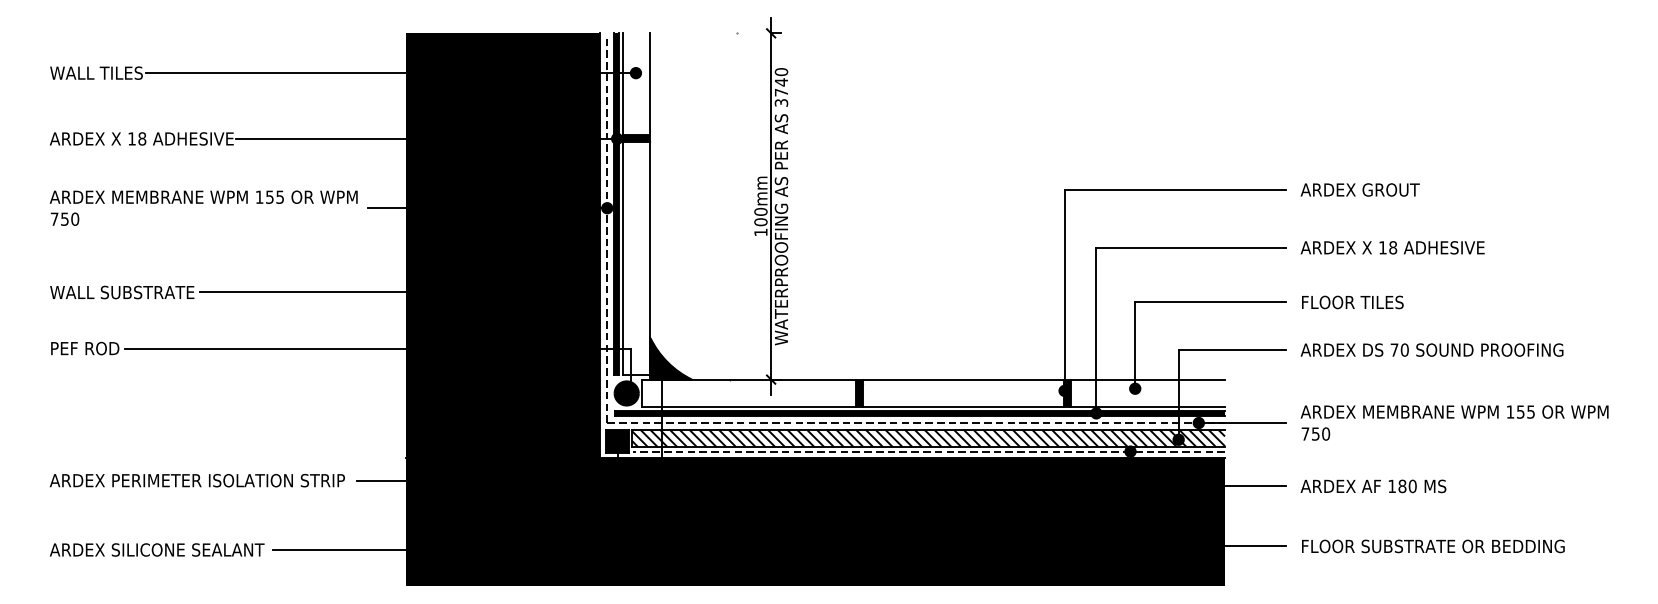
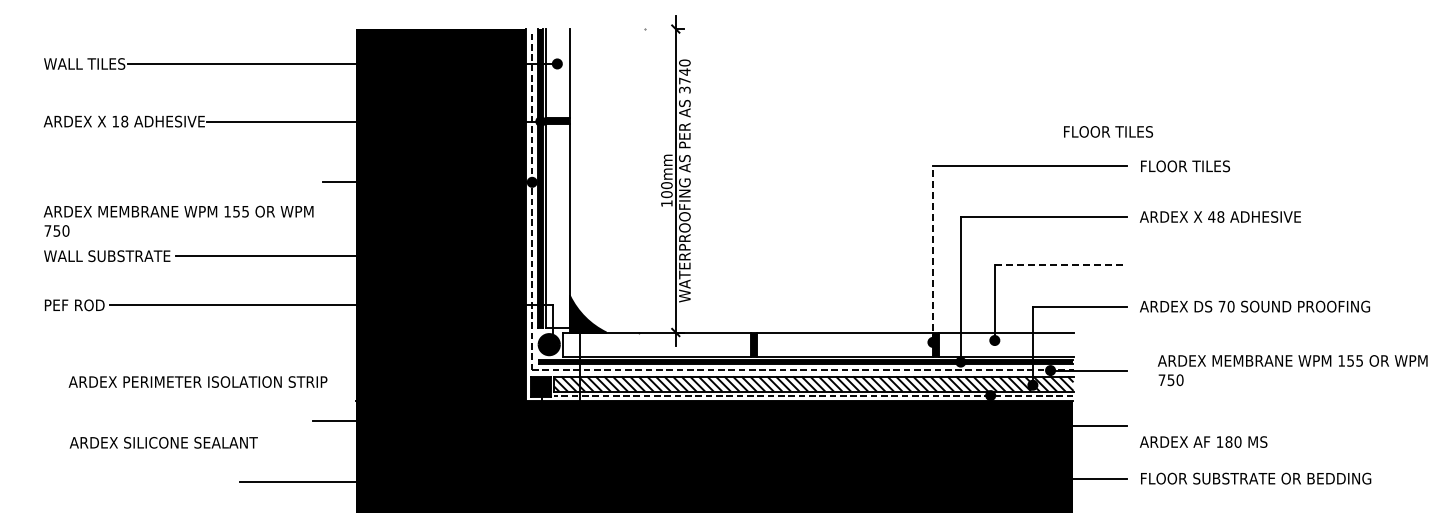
text: (1359, 190) -> (1191, 166), ARDEX GROUT -> FLOOR TILES
text: (203, 207) -> (178, 220), moved
text: (1382, 247) -> (1211, 216), 18 -> 48
line: (1064, 289) -> (932, 253), solid -> dashed
line: (1211, 302) -> (1061, 264), solid -> dashed
text: (1352, 302) -> (1108, 131), moved
text: (1454, 422) -> (1292, 370), moved
text: (196, 480) -> (197, 381), moved
text: (1373, 485) -> (1203, 441), moved
text: (156, 549) -> (163, 442), moved

